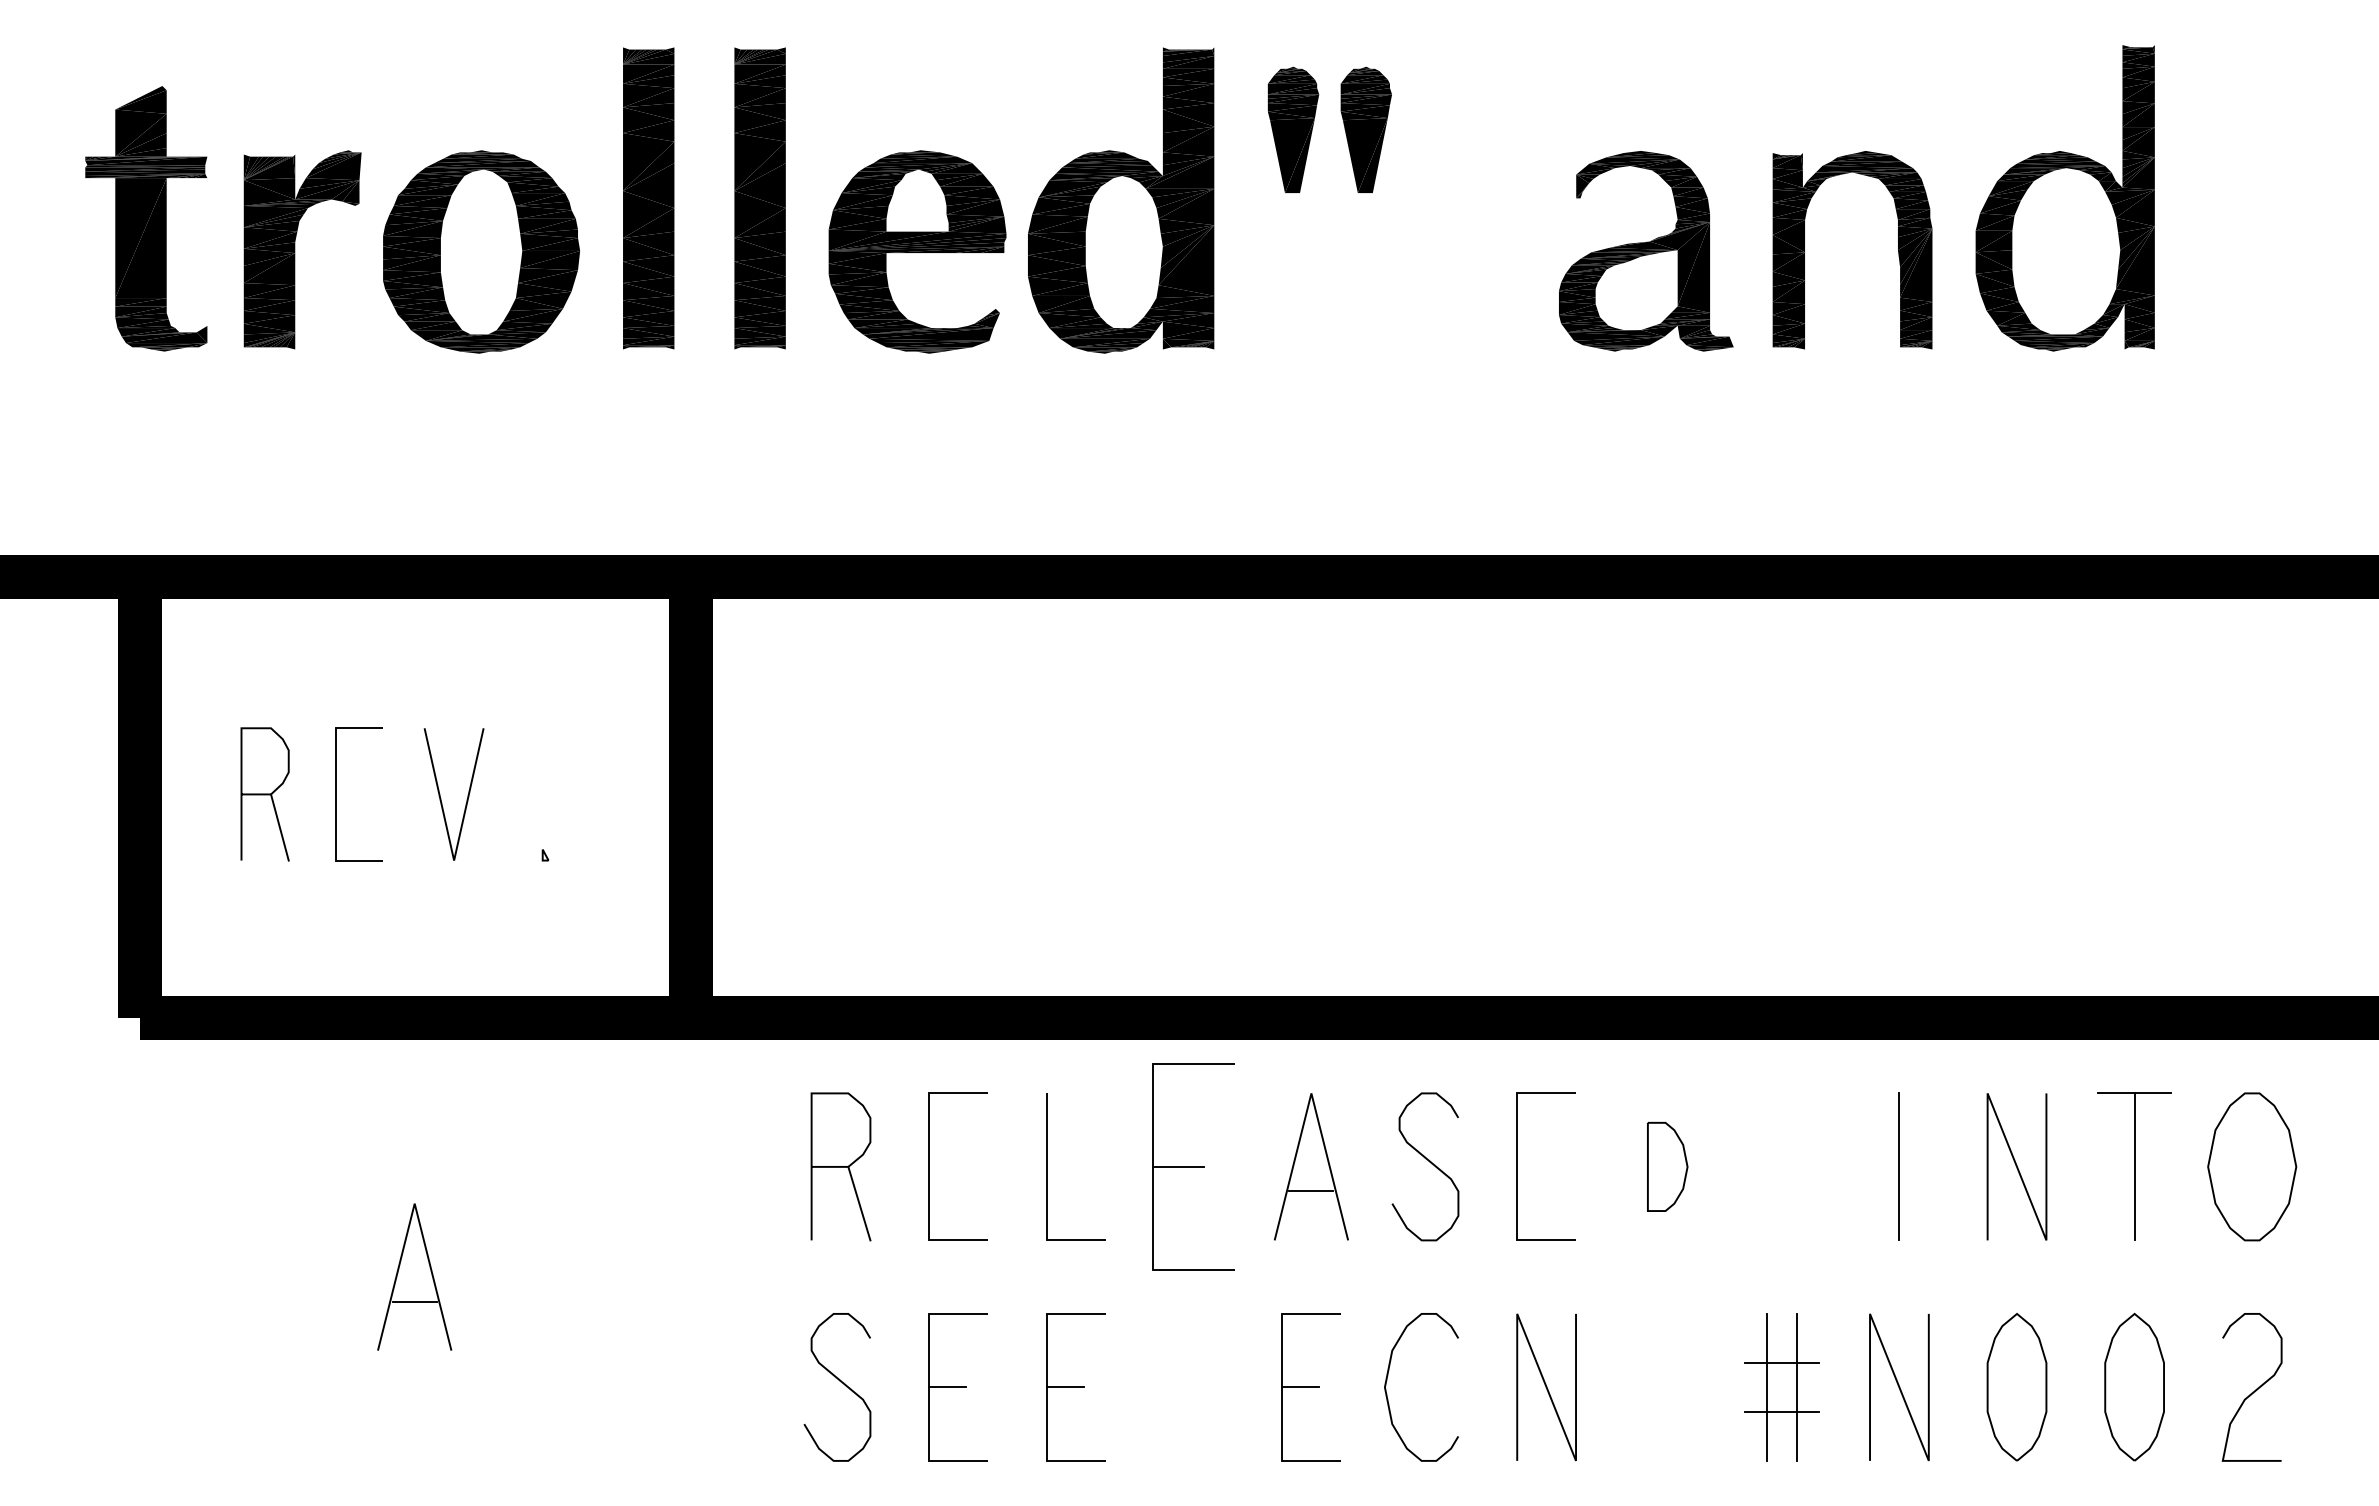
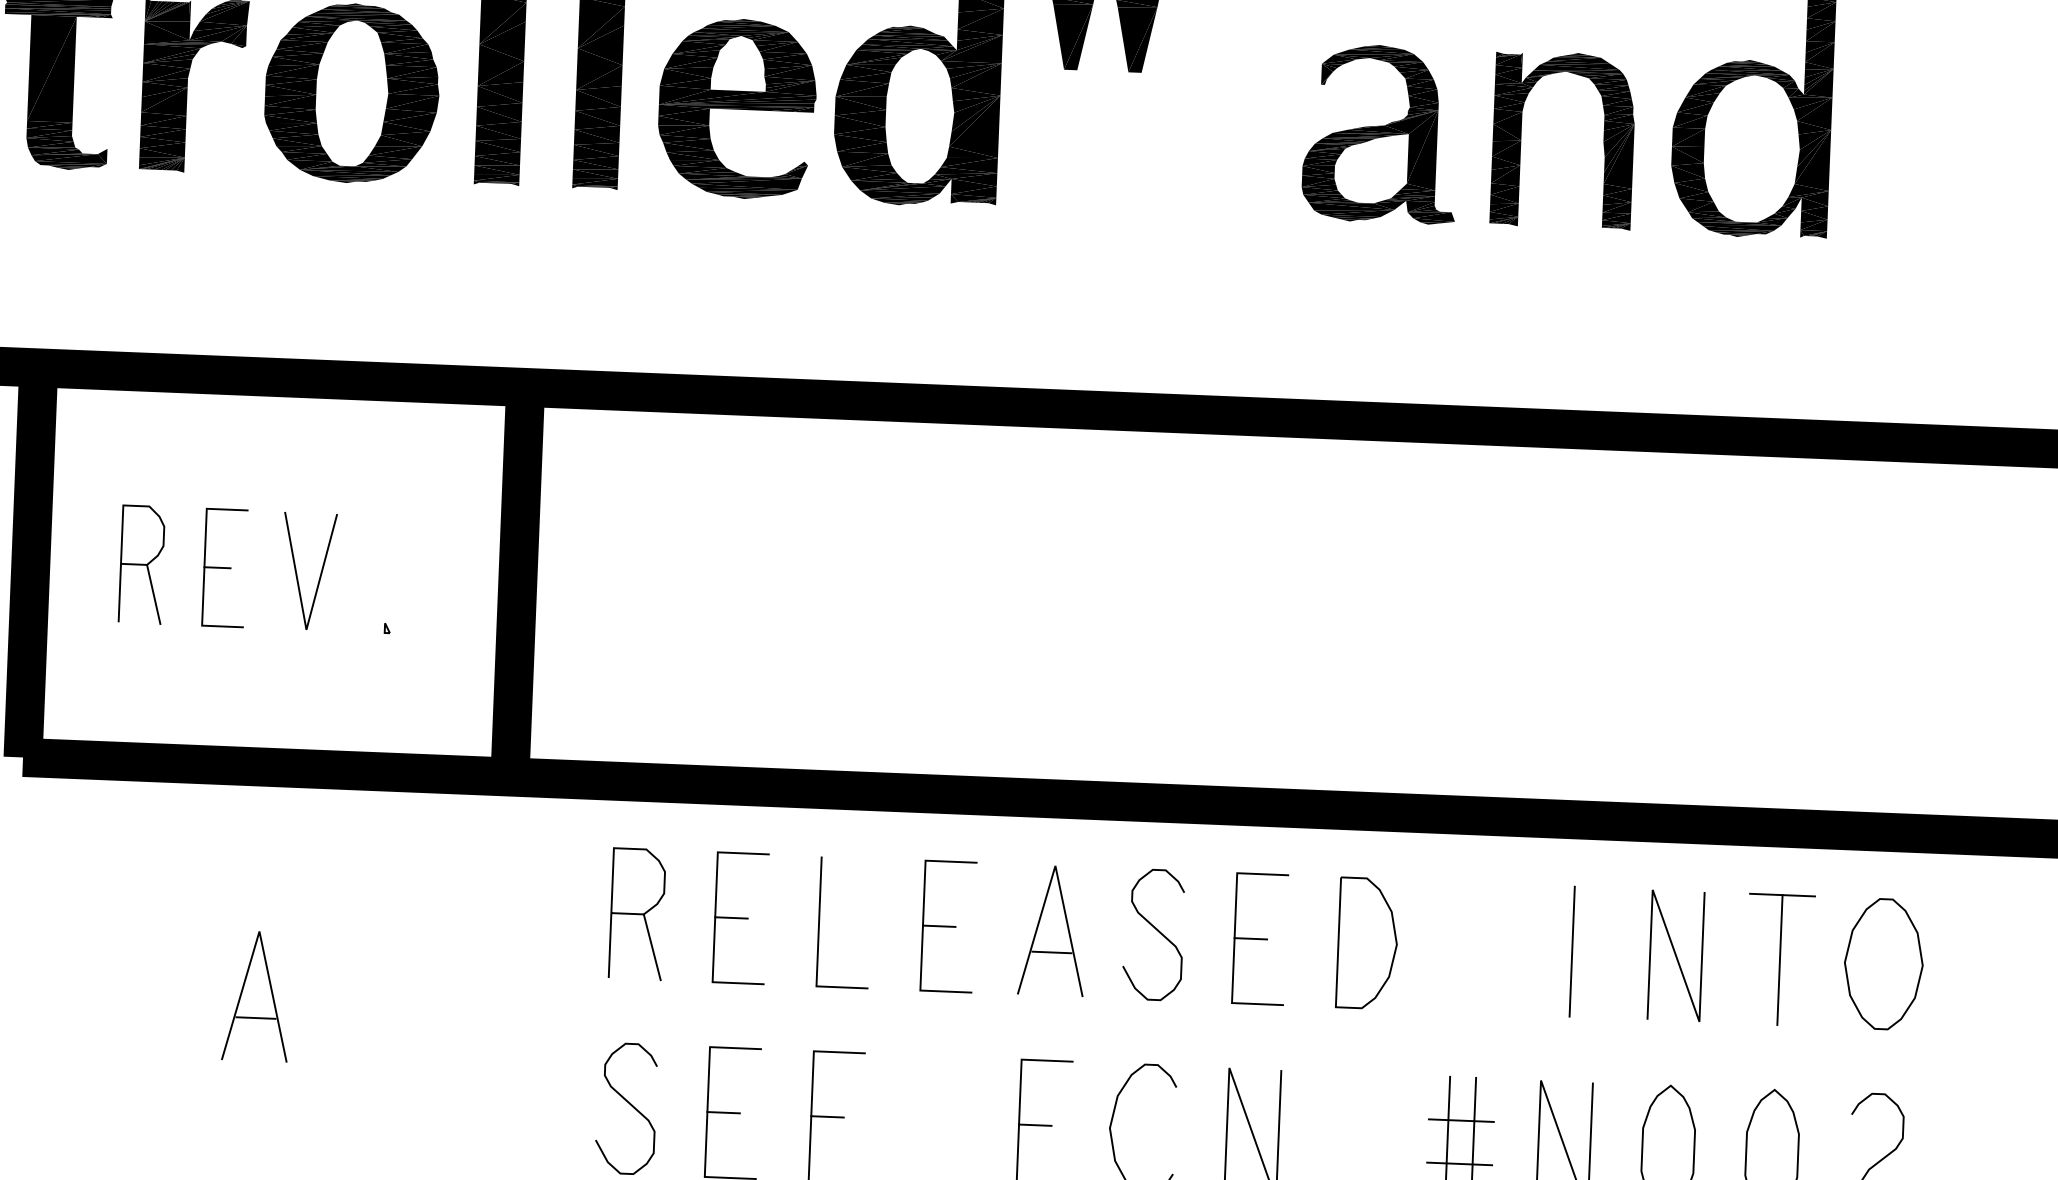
line: (350, 794) -> (217, 567), added
line: (947, 1166) -> (731, 917), added
part: (1192, 1166) -> (947, 926), size x0.71
line: (1535, 1166) -> (1250, 938), added
part: (1667, 1166) -> (1367, 943), size x1.67

